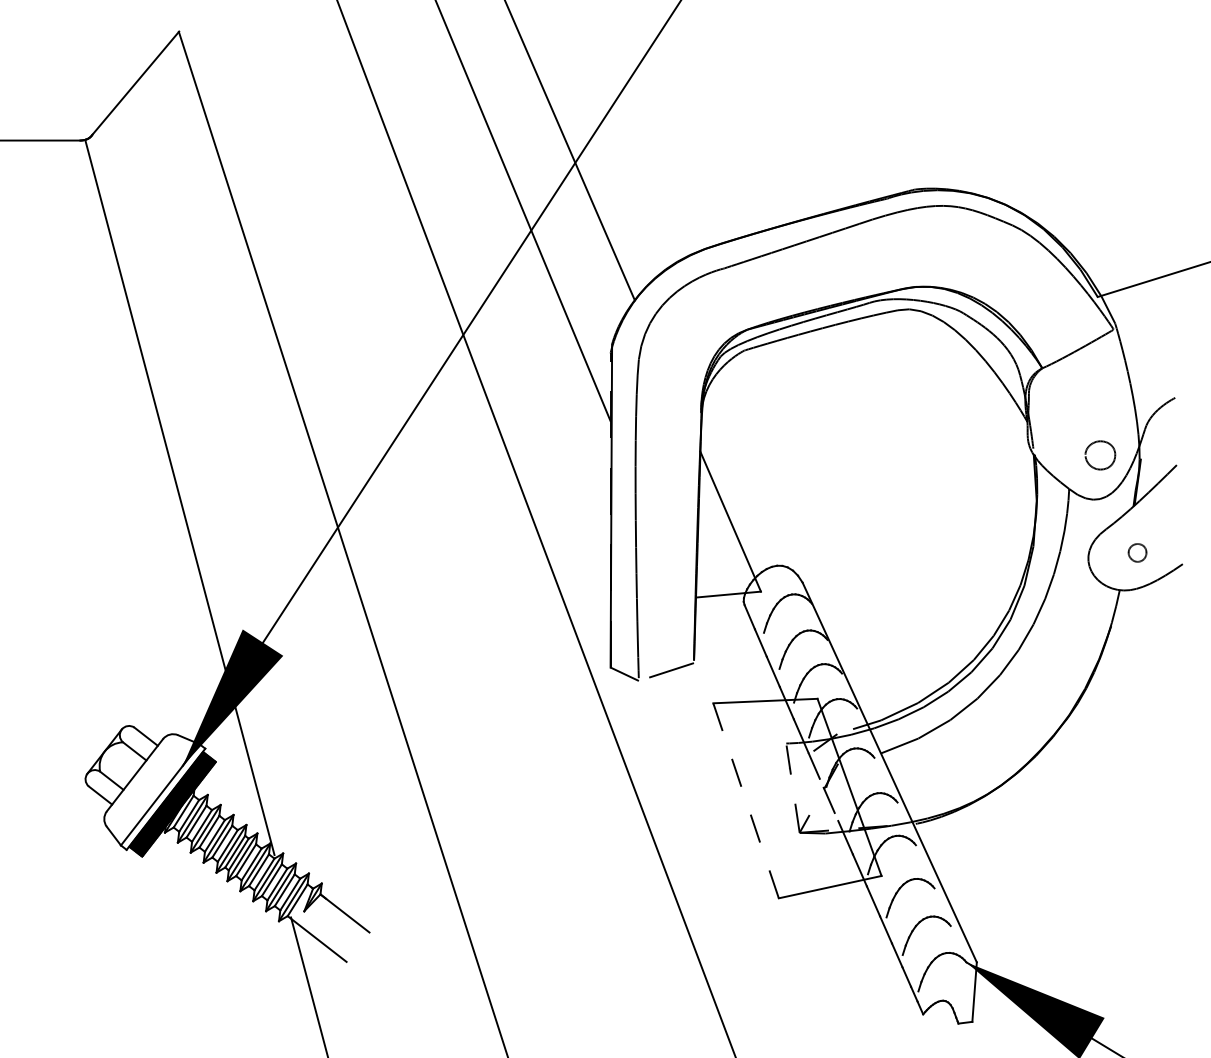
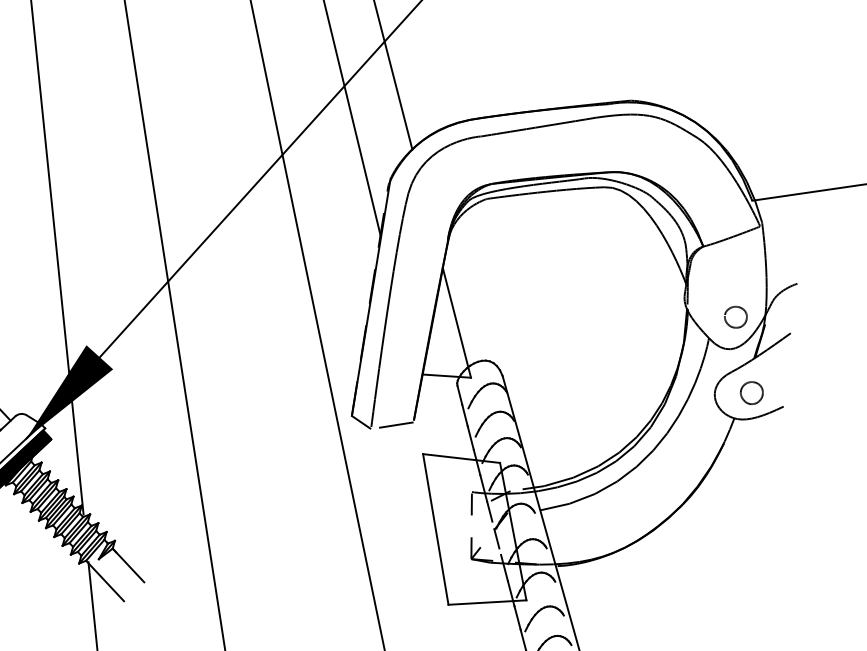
part: (1137, 552) -> (751, 392), size x1.67
line: (746, 800) -> (436, 529), dashed -> solid

